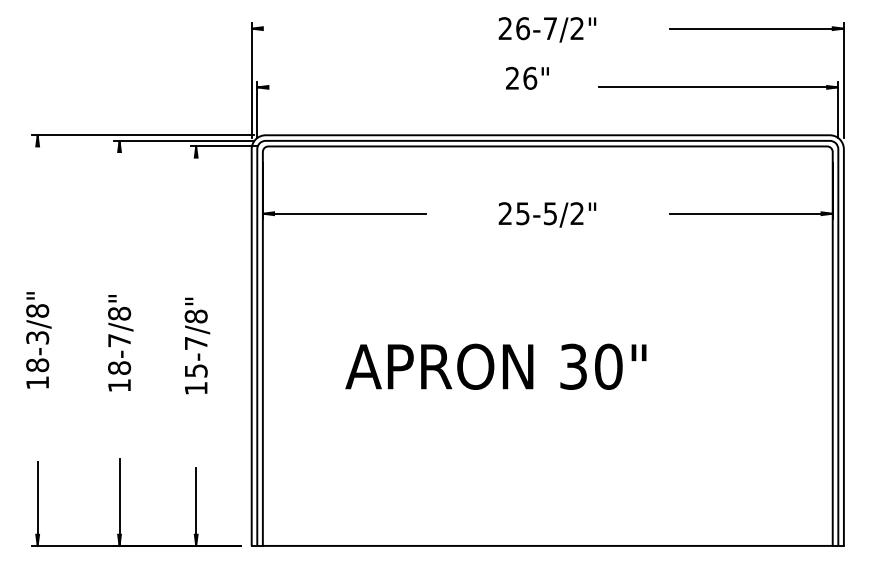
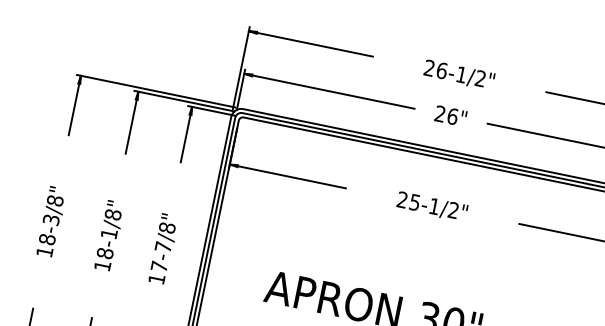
line: (338, 28) -> (310, 43), added
text: (550, 28) -> (461, 74), 26-7/2" -> 26-1/2"
text: (527, 77) -> (451, 115), moved
line: (376, 87) -> (329, 91), added
line: (37, 176) -> (74, 105), added
line: (119, 183) -> (132, 122), added
line: (196, 185) -> (186, 134), added
text: (550, 213) -> (434, 206), 25-5/2" -> 25-1/2"
text: (119, 340) -> (109, 233), 18-7/8" -> 18-1/8"
text: (196, 370) -> (159, 266), 15-7/8" -> 17-7/8"

